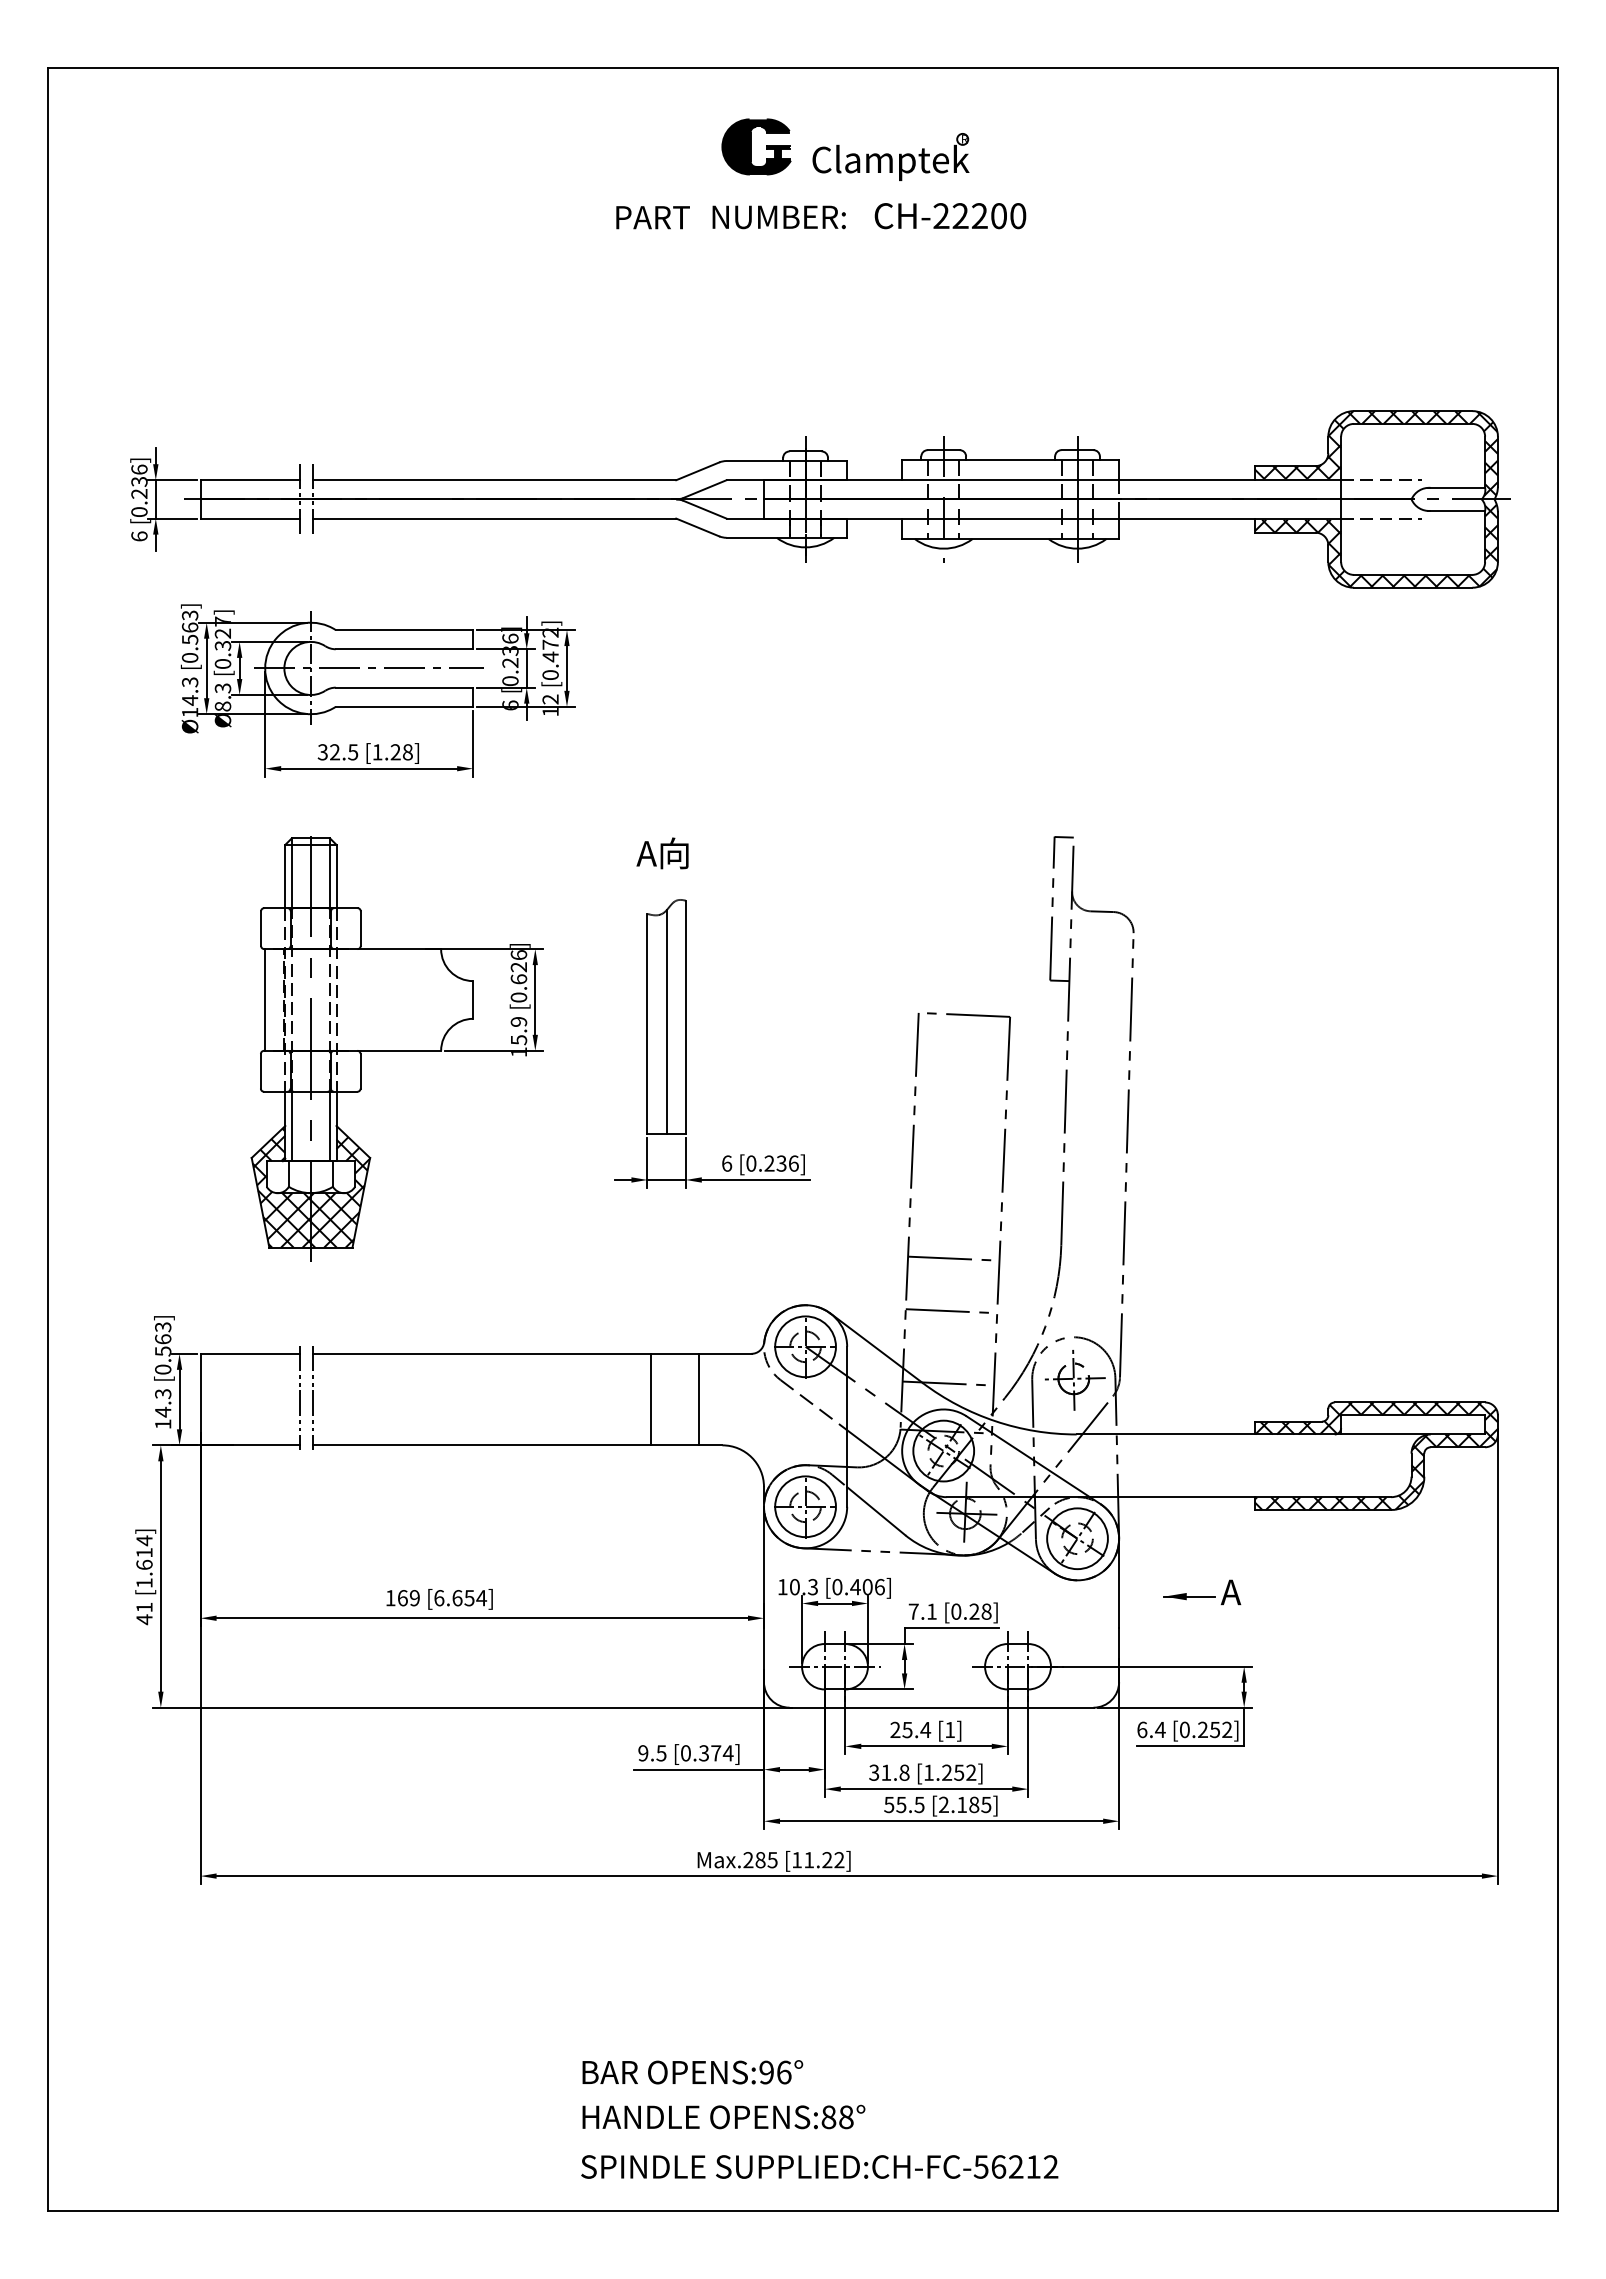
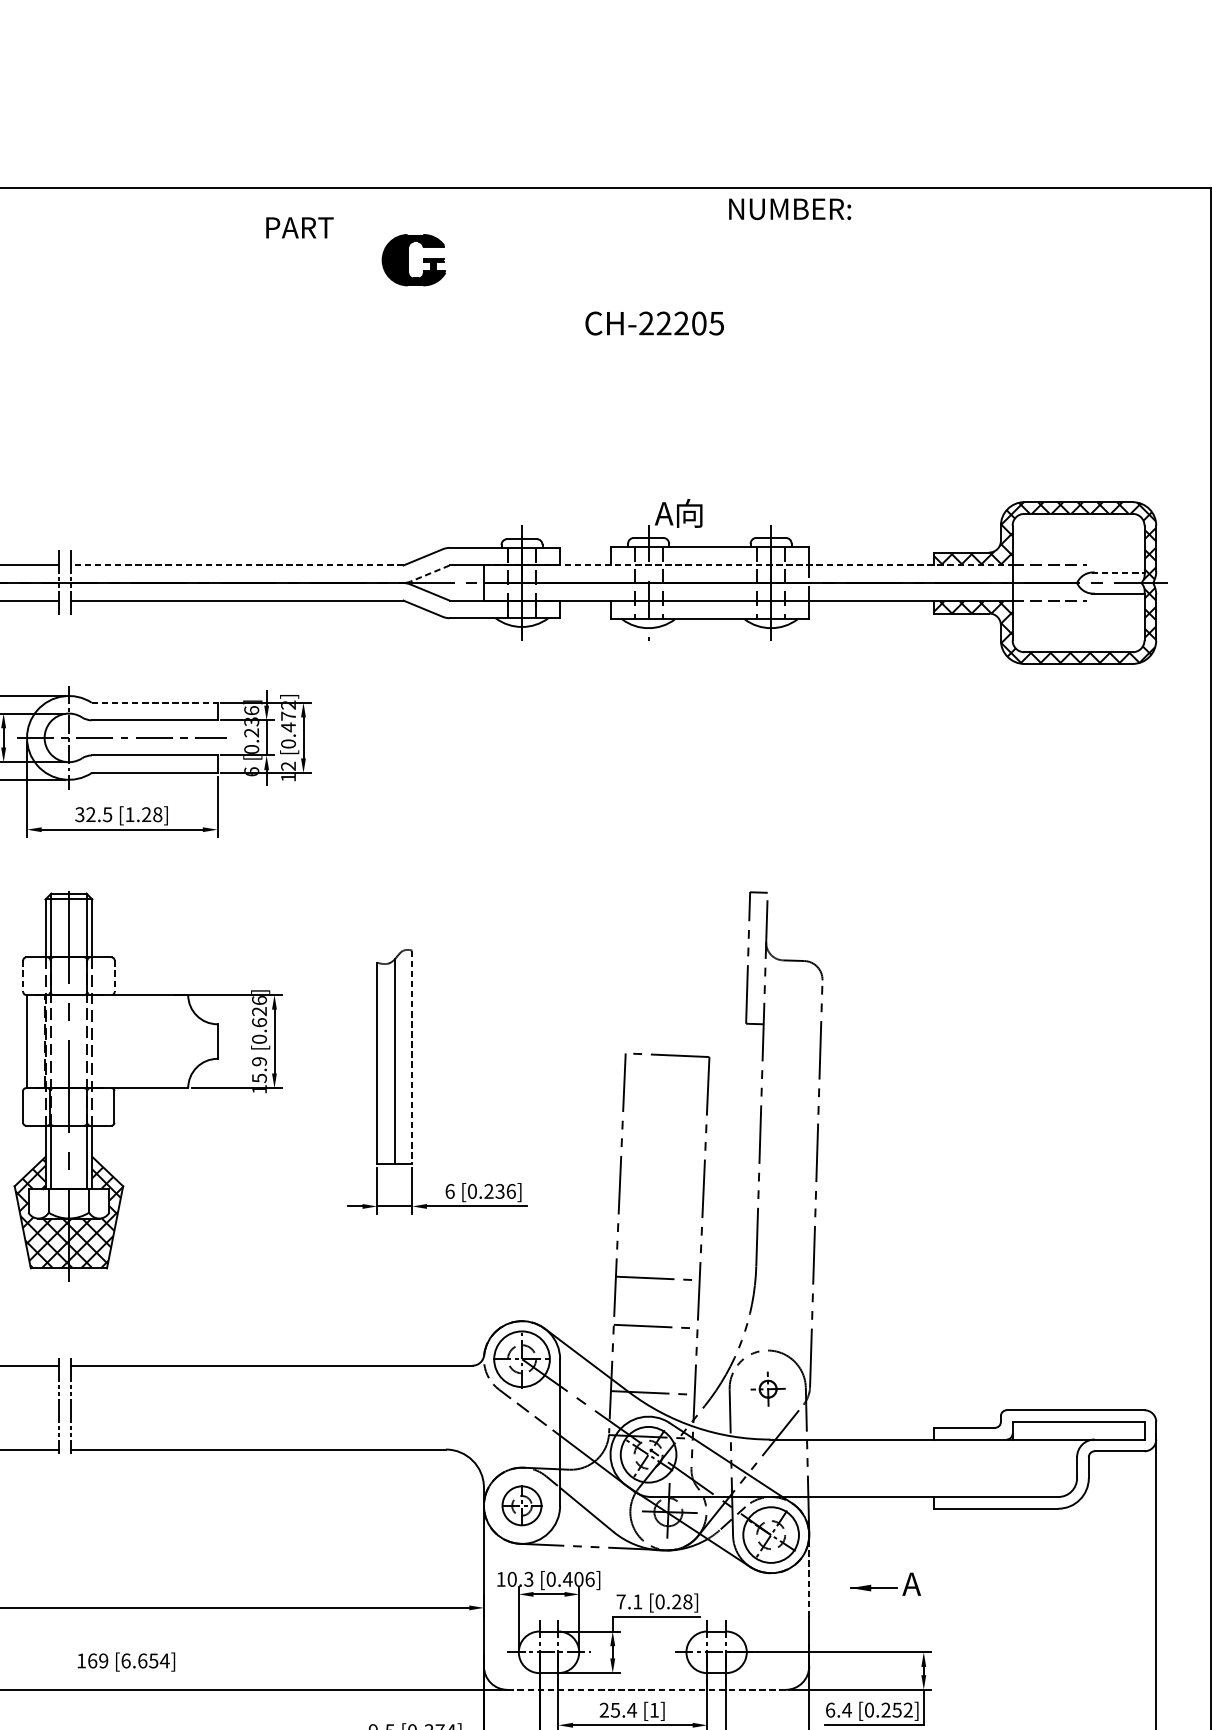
part: (756, 146) -> (413, 259), moved
part: (890, 156) -> (599, 268), removed
text: (1018, 216) -> (717, 323), CH-22200 -> CH-22205
text: (652, 217) -> (299, 227), moved
text: (778, 217) -> (789, 209), moved
line: (494, 480) -> (237, 565), solid -> dashed
line: (1052, 480) -> (748, 565), solid -> dashed
line: (1456, 487) -> (1118, 572), solid -> dashed
line: (704, 489) -> (429, 573), solid -> dashed
line: (404, 630) -> (154, 703), solid -> dashed
text: (662, 853) -> (678, 513), moved
line: (261, 929) -> (23, 977), solid -> dashed
line: (360, 929) -> (114, 977), solid -> dashed
line: (685, 1017) -> (412, 1057), solid -> dashed
part: (1074, 1380) -> (768, 1390), size x0.6
line: (650, 1399) -> (379, 1407), removed
line: (699, 1399) -> (424, 1407), removed
hatch: (1375, 1455) -> (1044, 1458), removed
part: (805, 1506) -> (521, 1505), size x0.7
line: (1119, 1583) -> (809, 1576), solid -> dashed
text: (439, 1599) -> (126, 1662), moved
line: (941, 1707) -> (646, 1689), solid -> dashed

